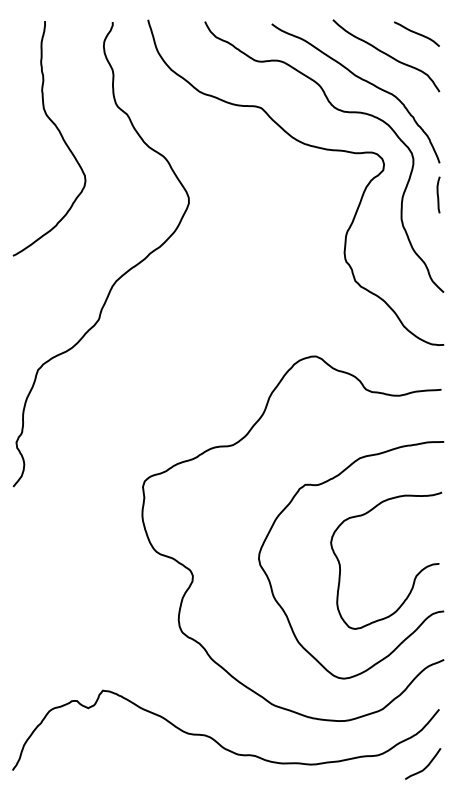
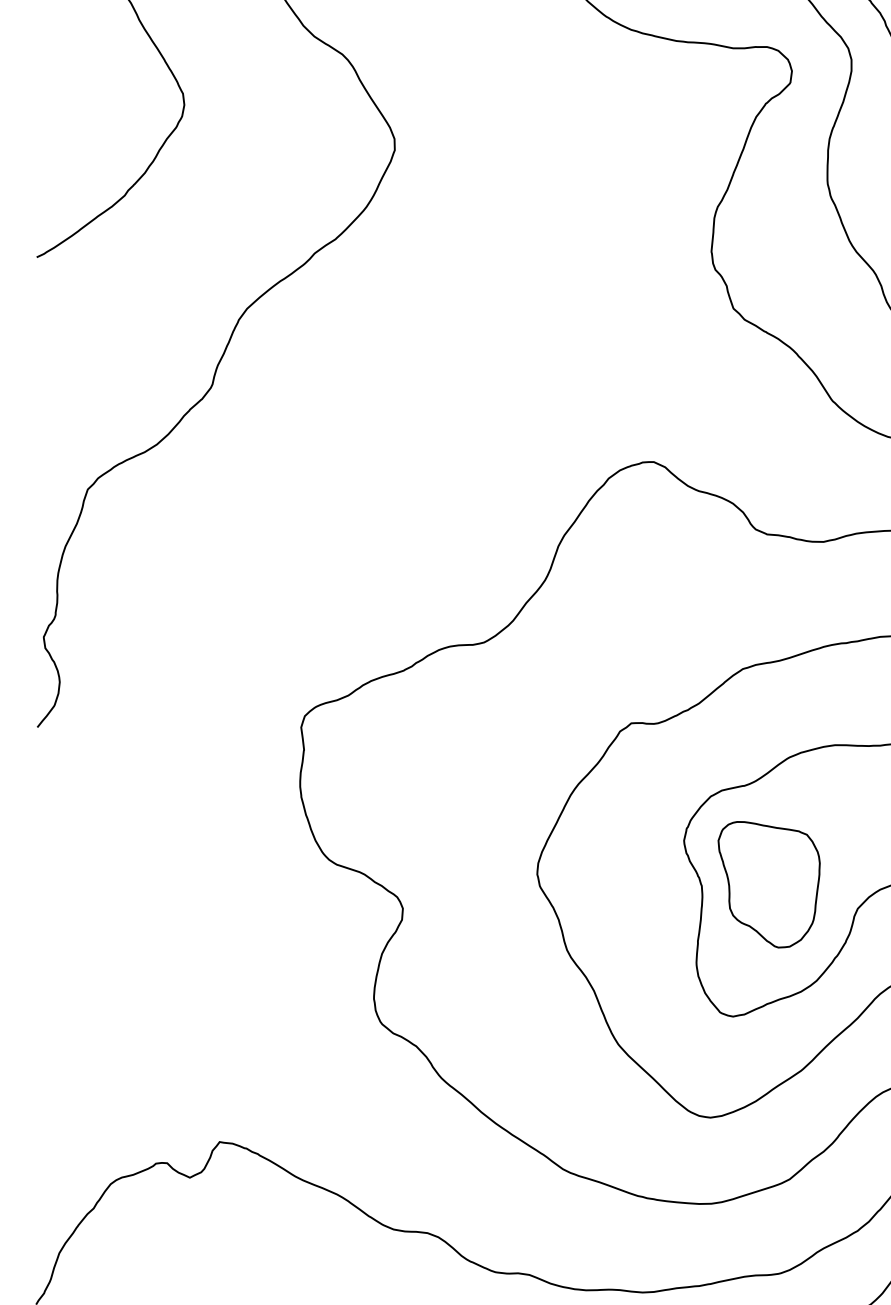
part: (372, 563) -> (768, 883), added

